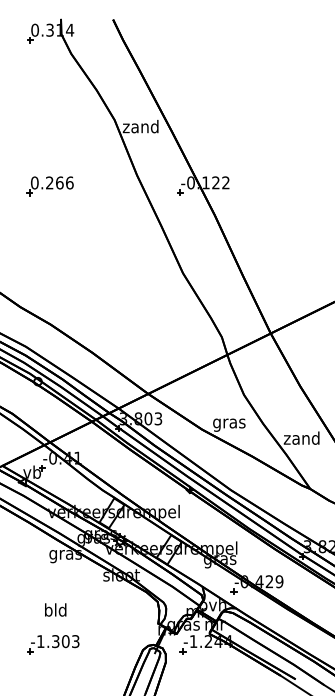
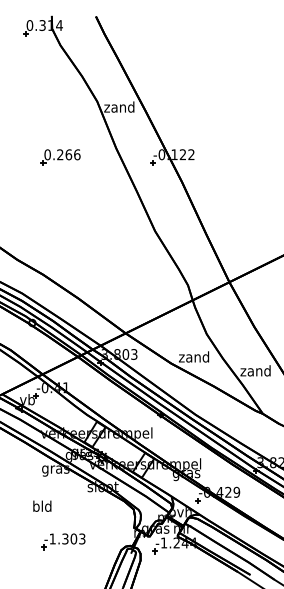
part: (49, 186) -> (60, 157), moved
text: (229, 423) -> (194, 358), gras -> zand
text: (55, 609) -> (42, 505), moved
part: (53, 644) -> (63, 541), moved

